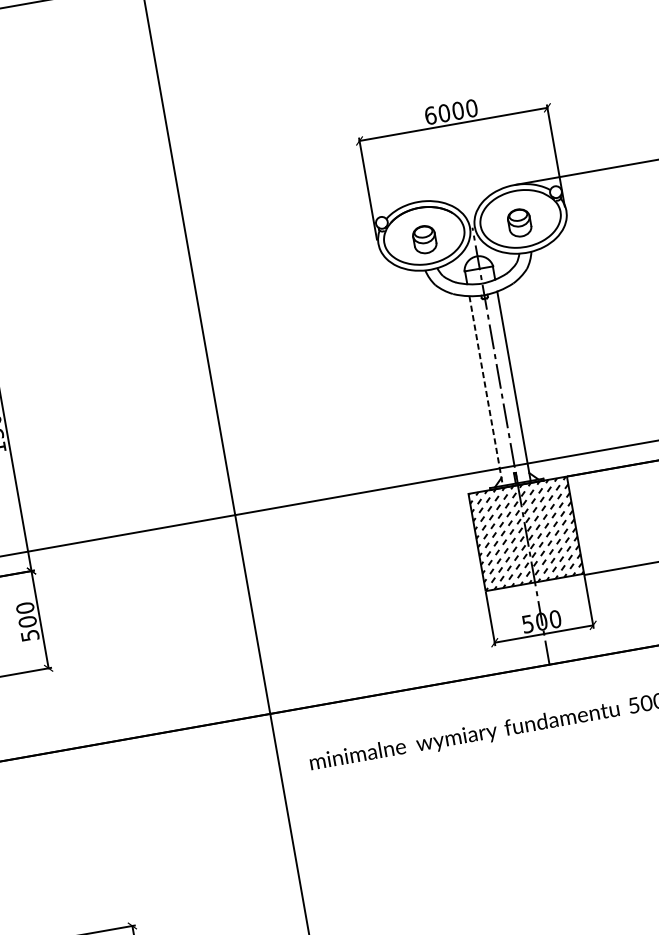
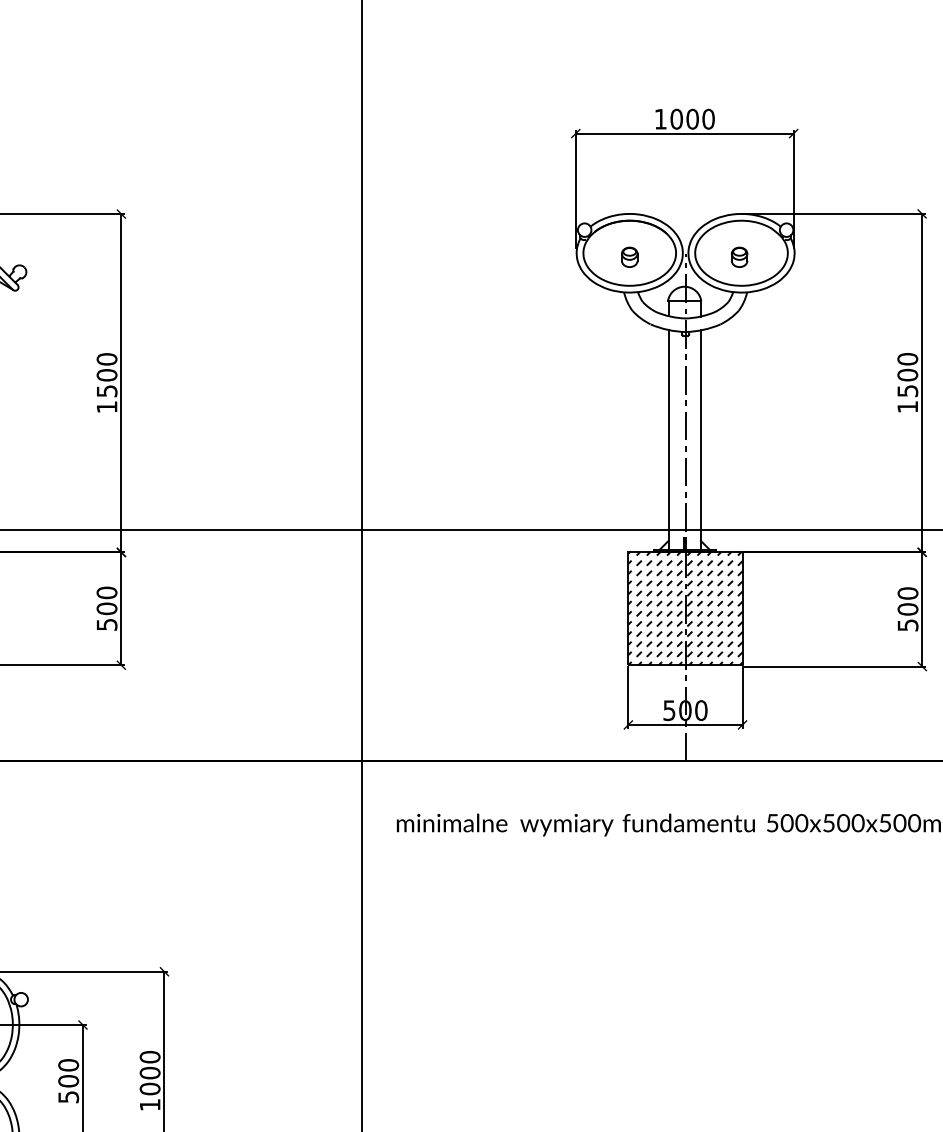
text: (430, 115) -> (660, 118), 6000 -> 1000
part: (519, 222) -> (739, 256), size x0.62
part: (424, 238) -> (629, 256), size x0.62
line: (486, 391) -> (668, 440), dashed -> solid

